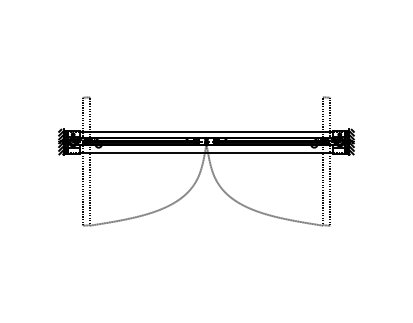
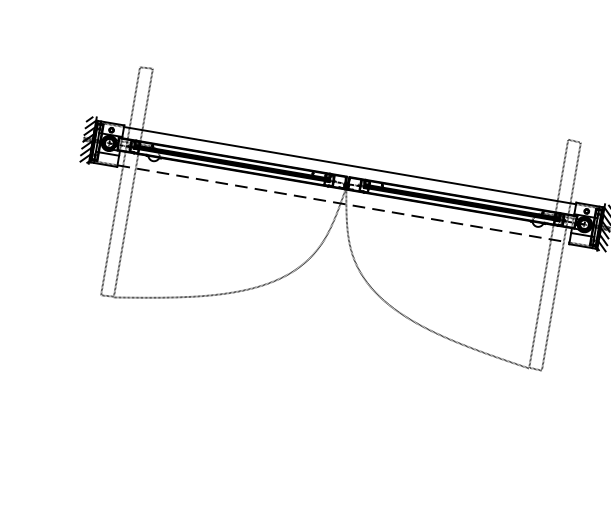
line: (206, 153) -> (343, 204), solid -> dashed

